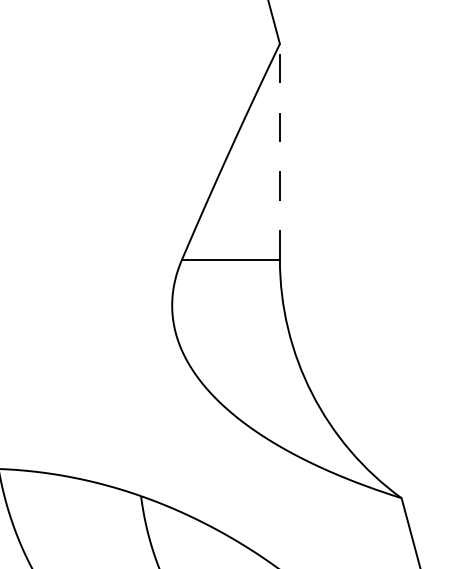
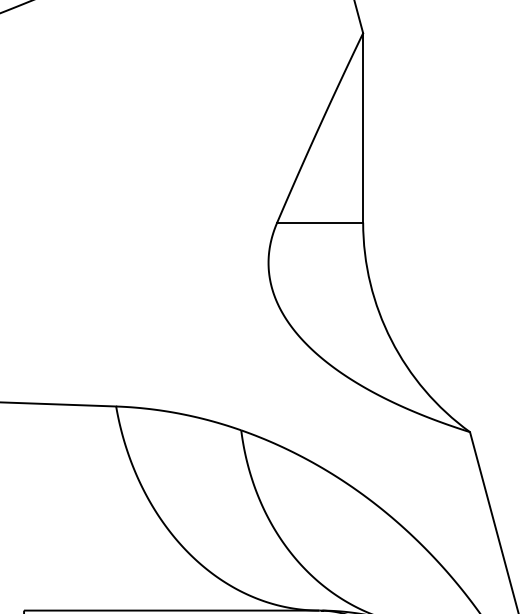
line: (280, 152) -> (363, 128), dashed -> solid

